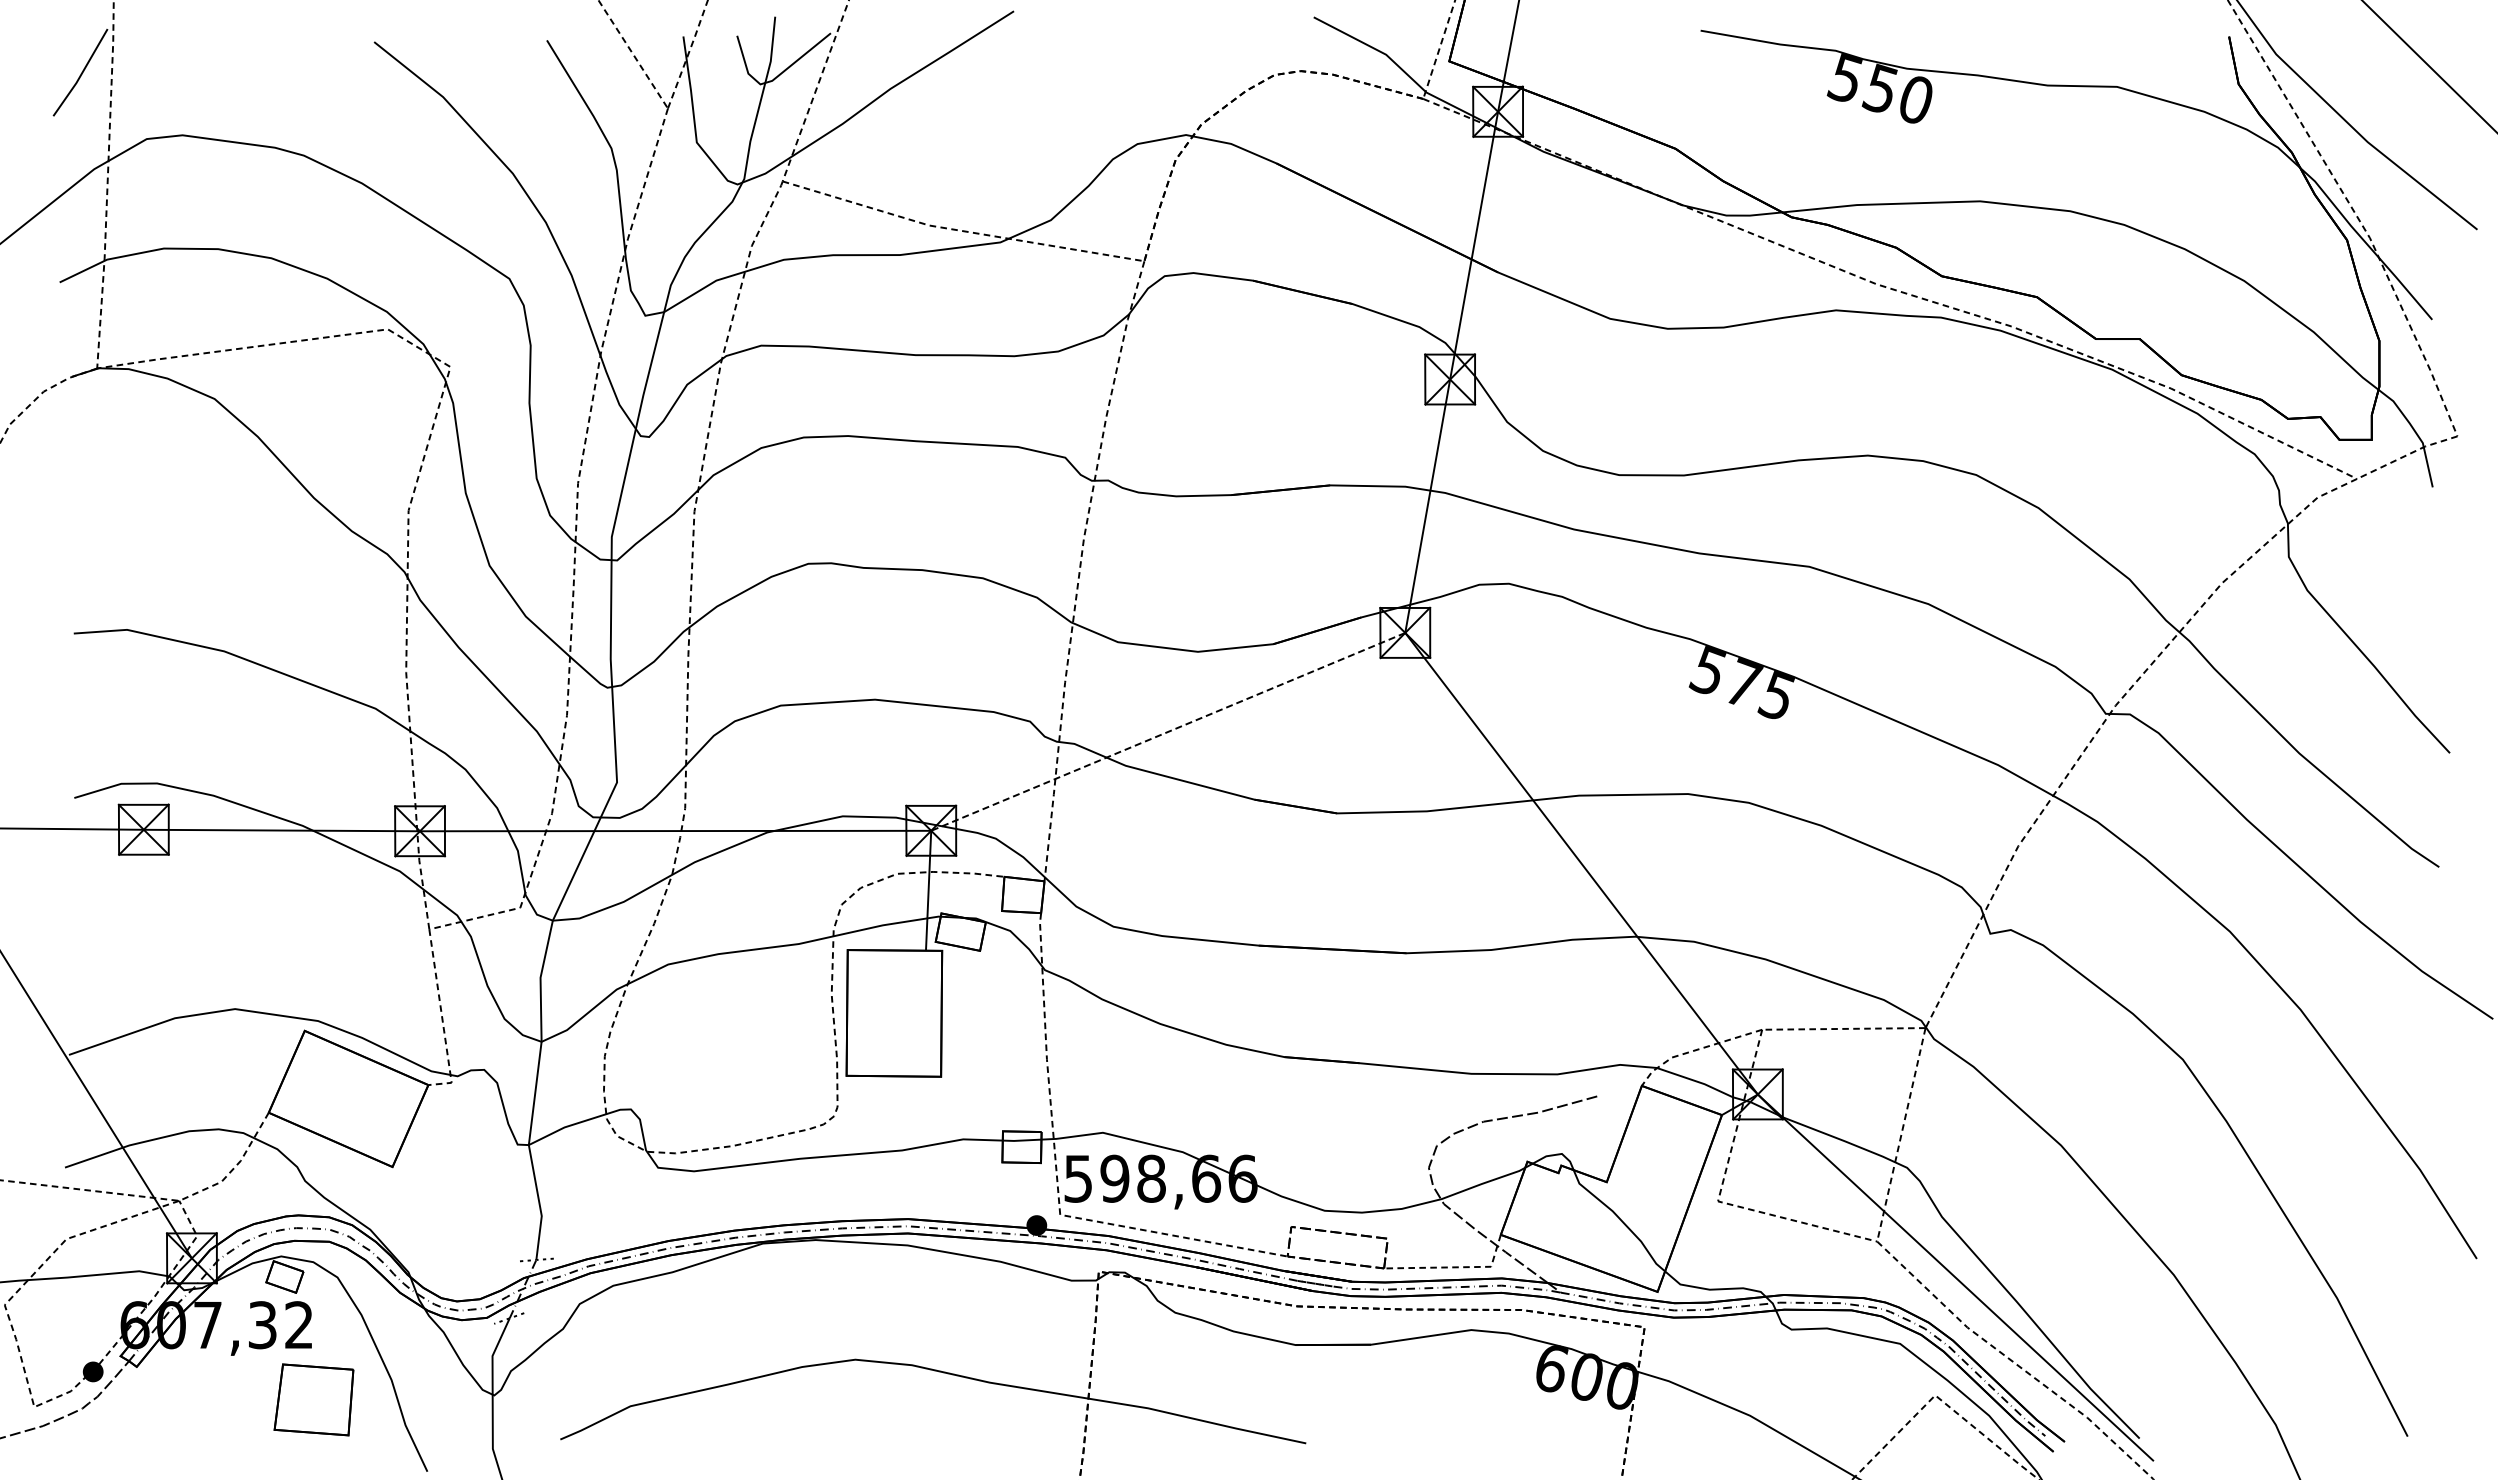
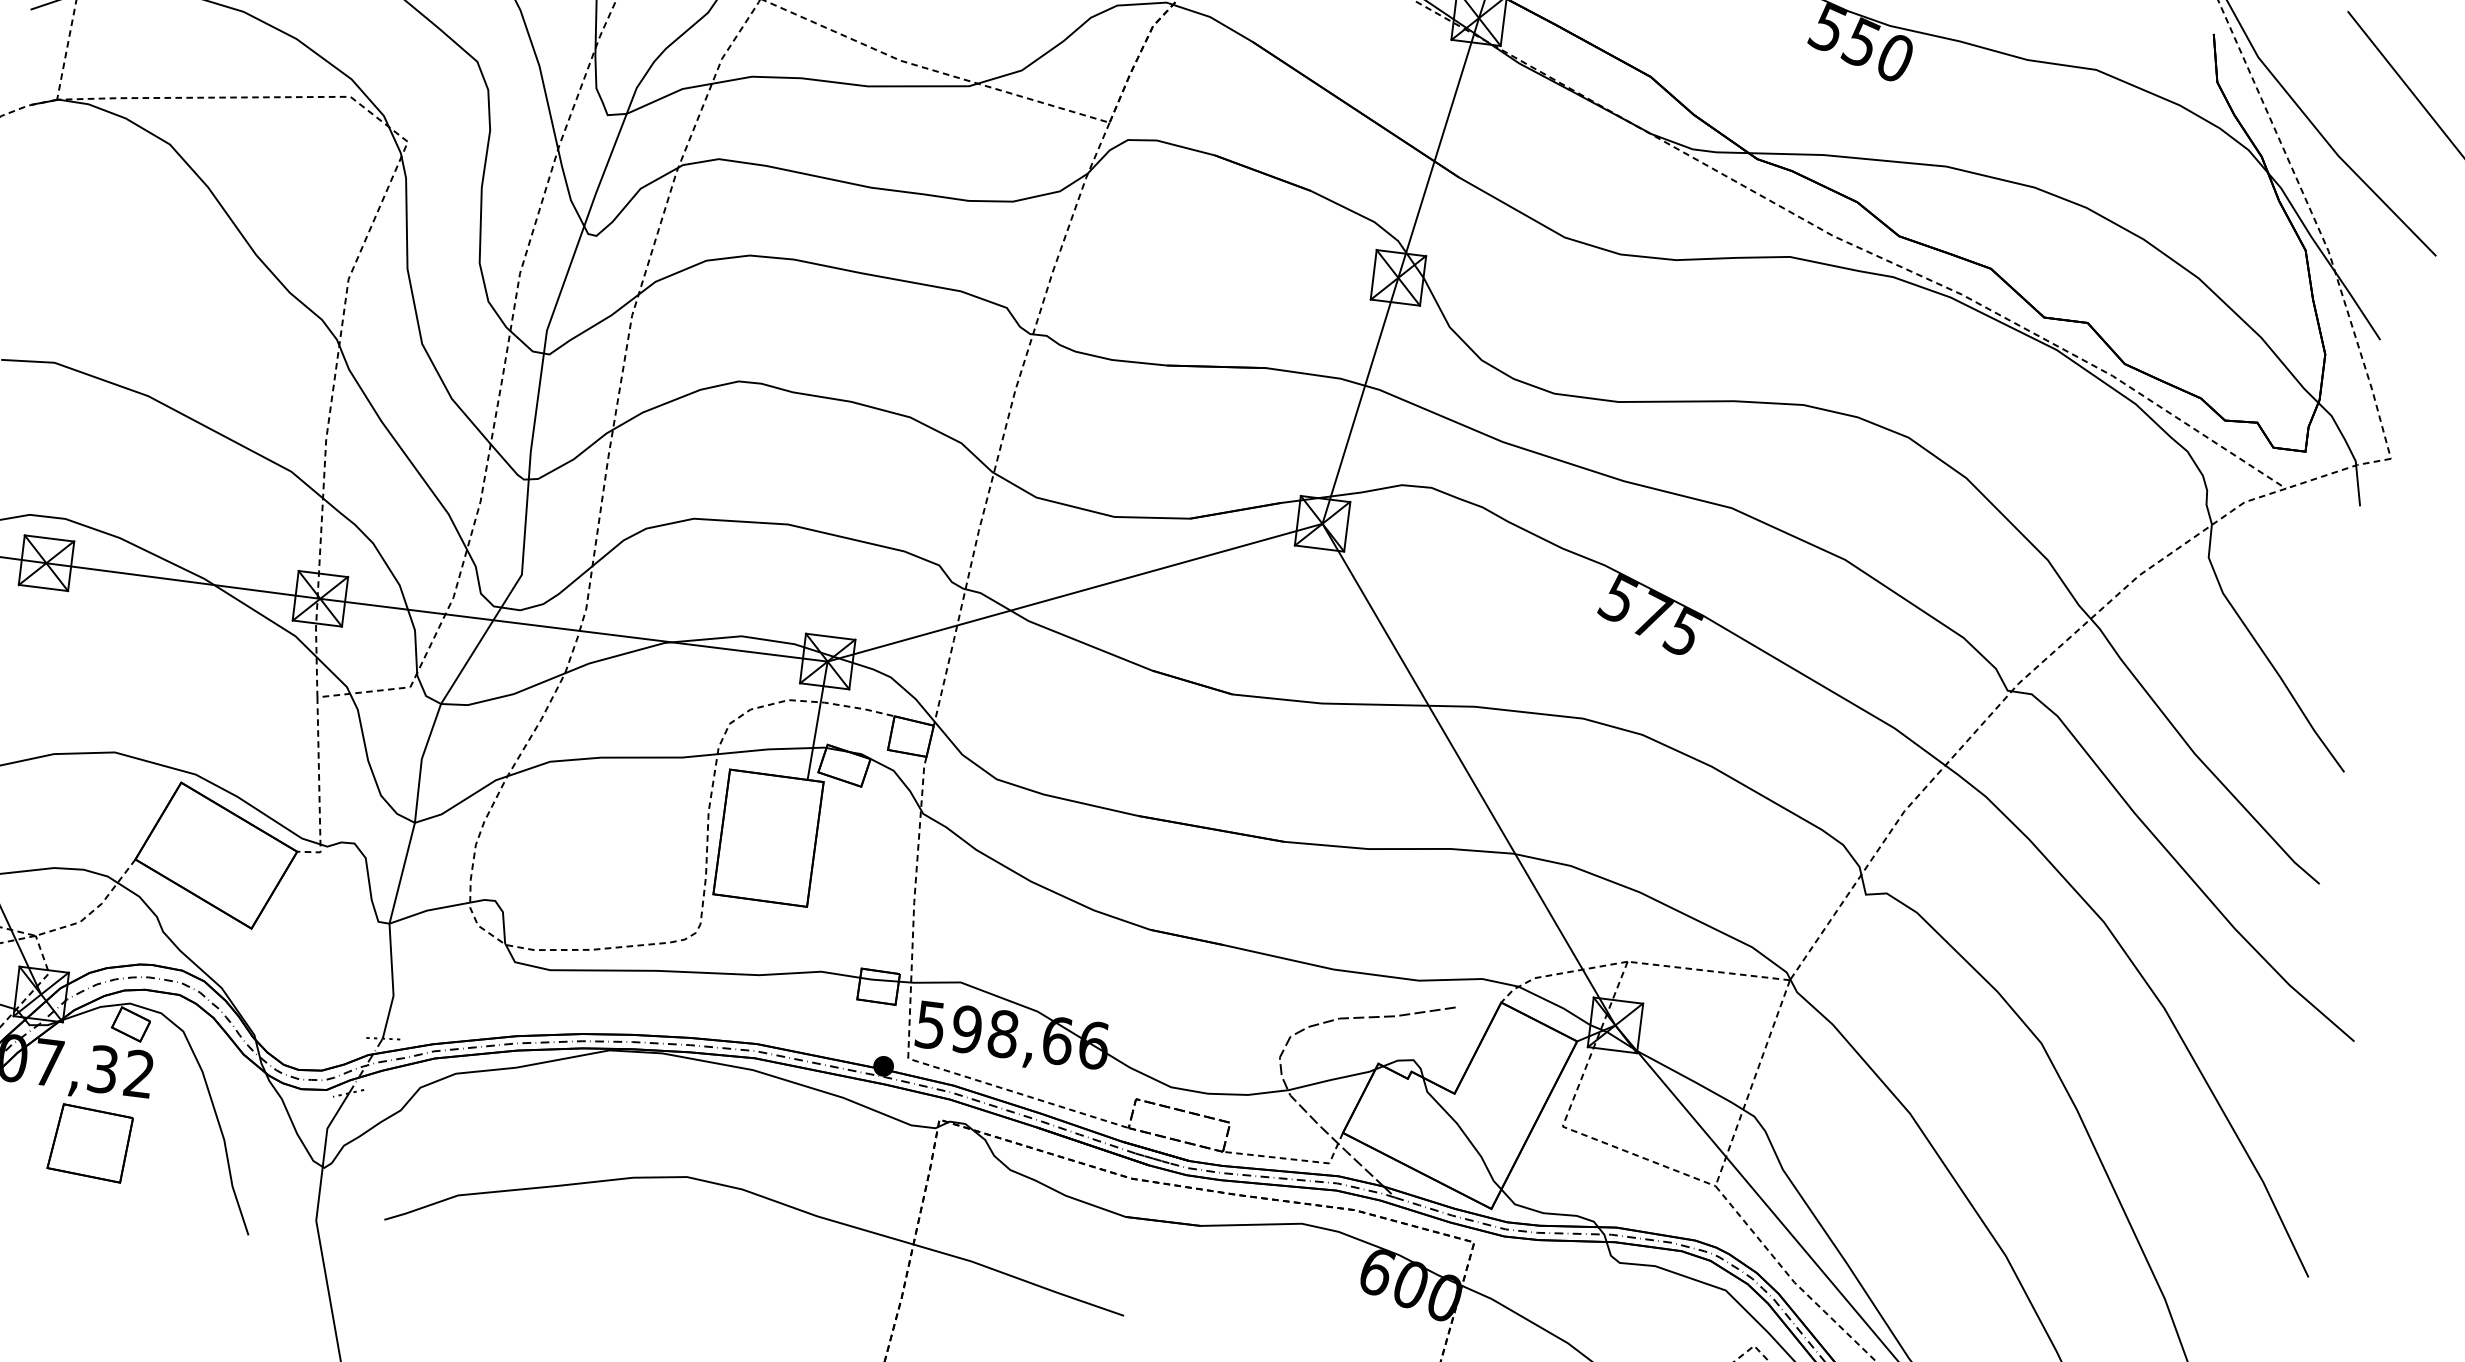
line: (1168, 731) -> (1075, 592), dashed -> solid
part: (313, 1399) -> (89, 1142), moved

